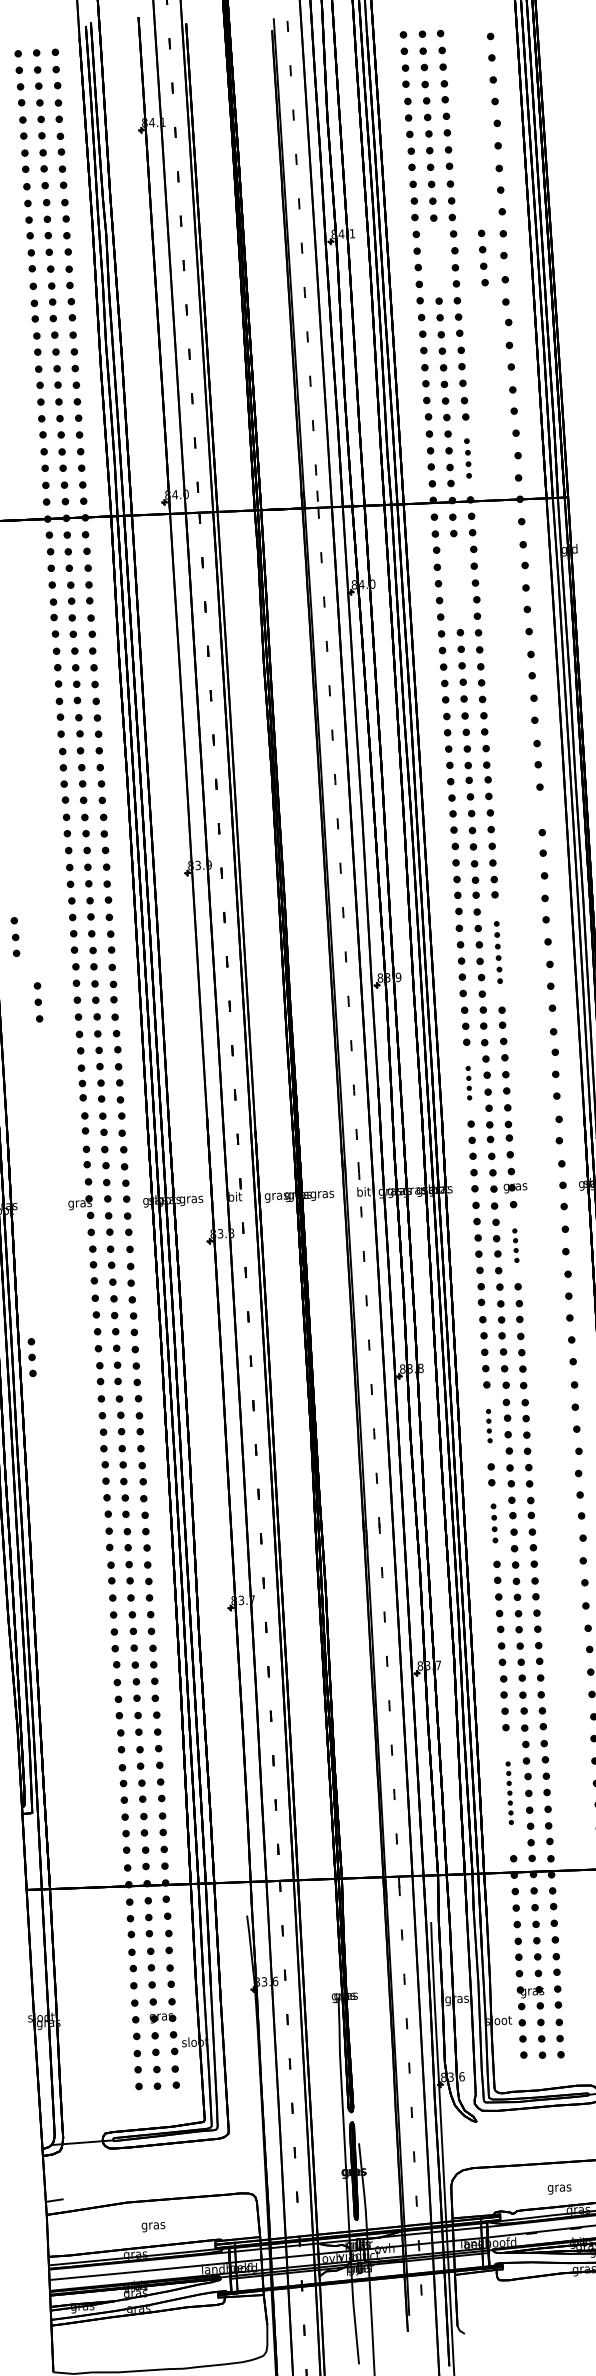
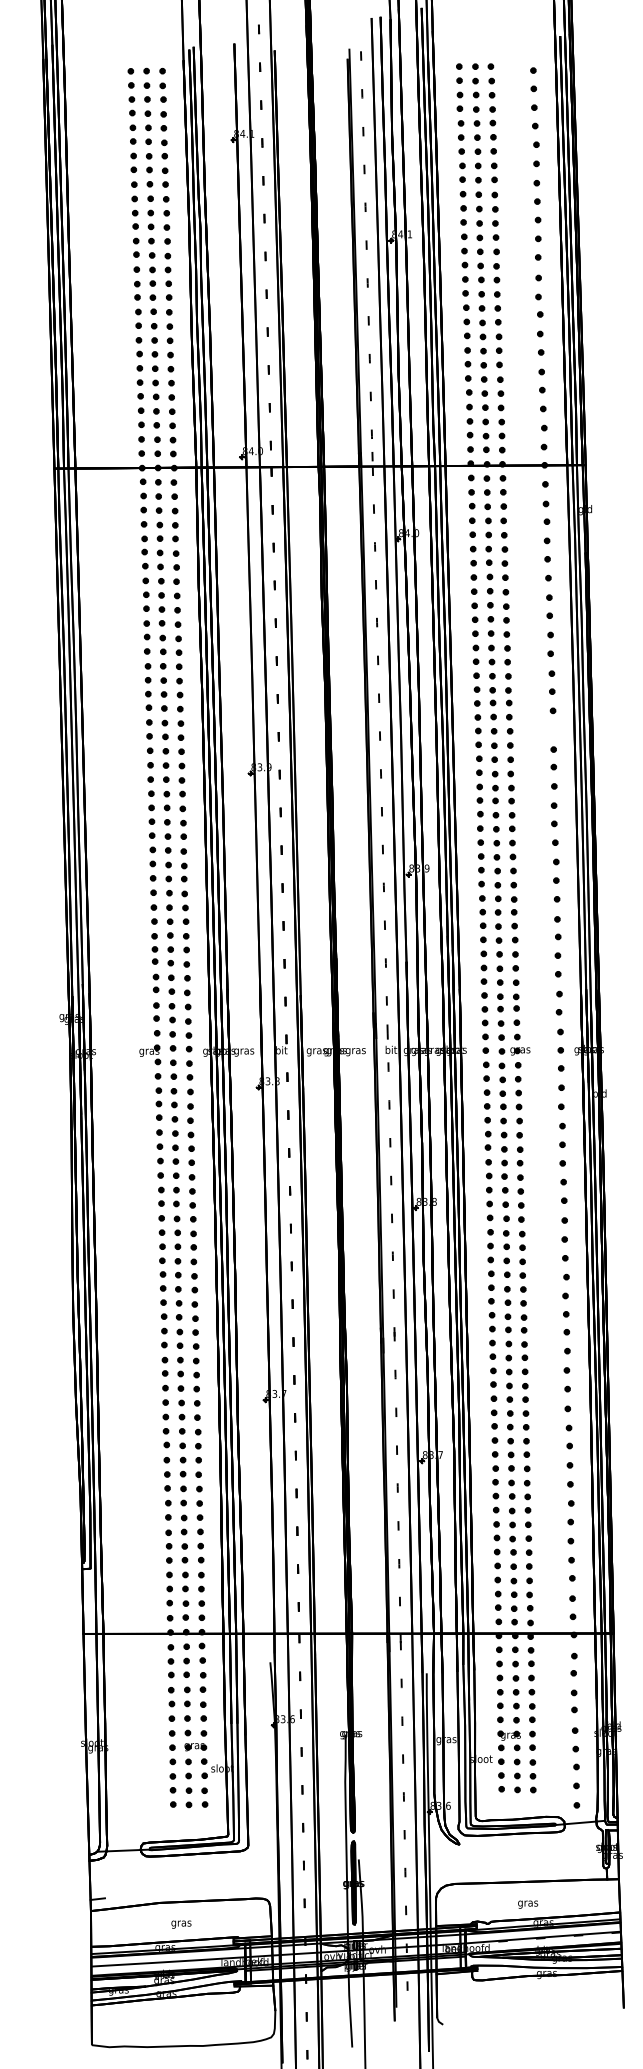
part: (483, 257) -> (480, 258), moved
part: (467, 457) -> (501, 428), size x1.43
part: (456, 582) -> (488, 534), added
part: (14, 936) -> (101, 822), removed
part: (498, 952) -> (512, 850), size x1.43
part: (37, 1001) -> (119, 878), removed
part: (468, 1083) -> (483, 960), size x1.67
part: (515, 1245) -> (518, 1100), size x1.67
part: (31, 1356) -> (103, 1180), removed
part: (488, 1425) -> (490, 1252), size x1.67
part: (494, 1522) -> (492, 1335), size x1.43
part: (509, 1792) -> (497, 1565), size x1.67

